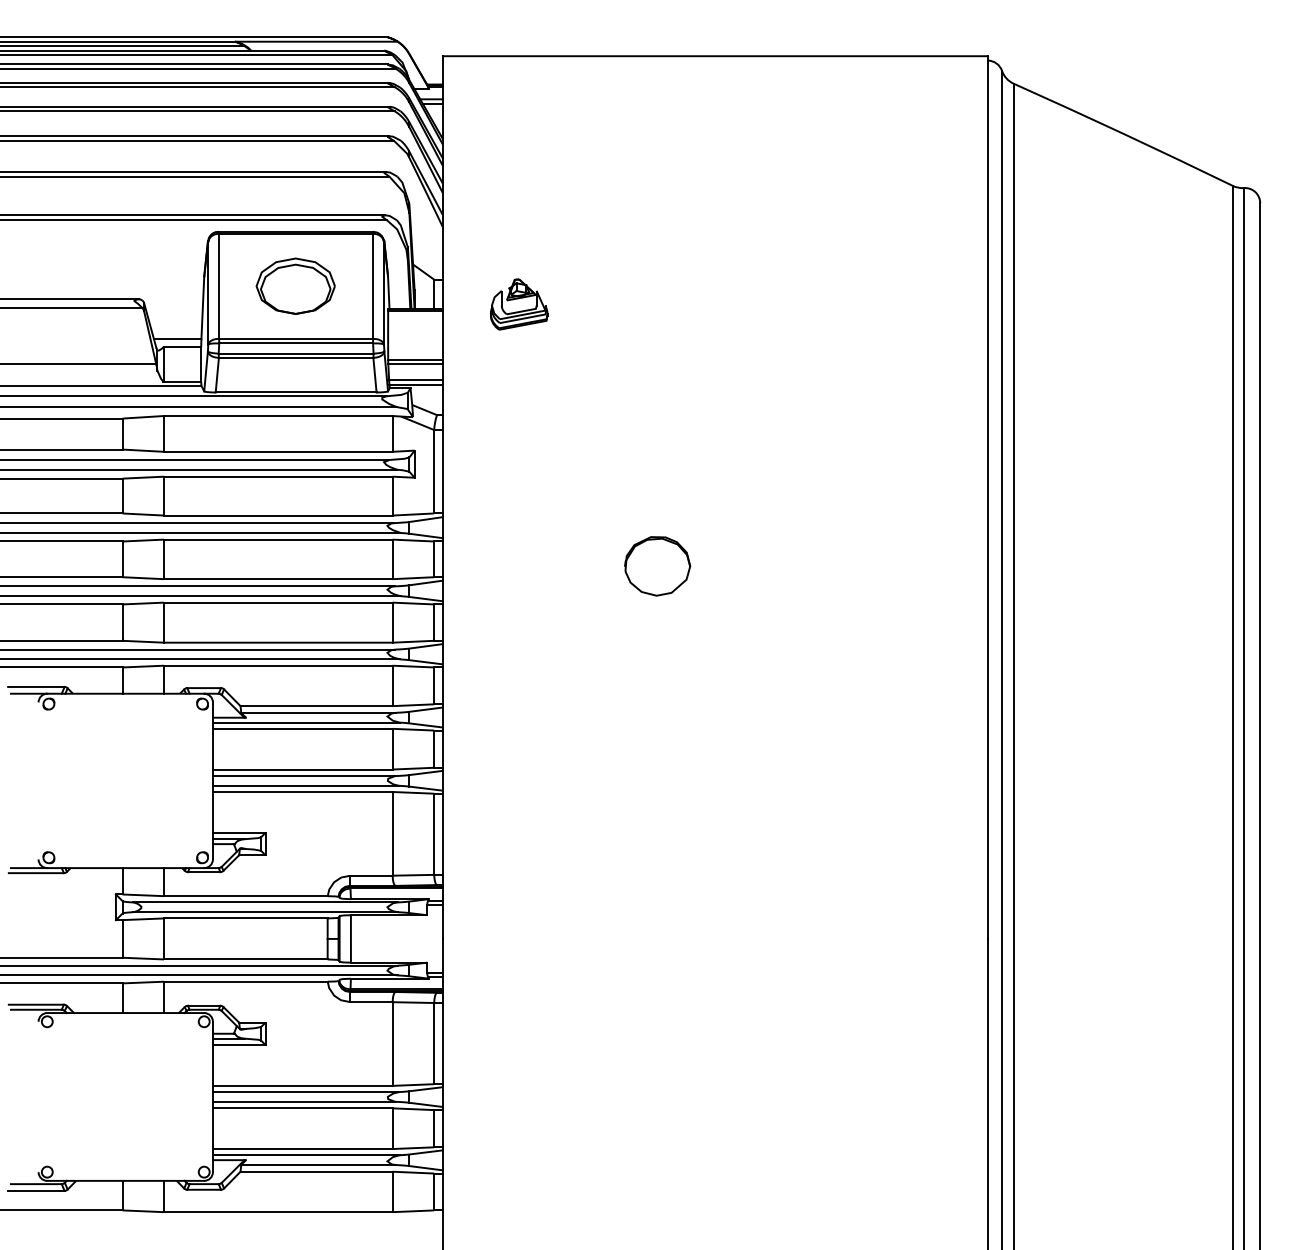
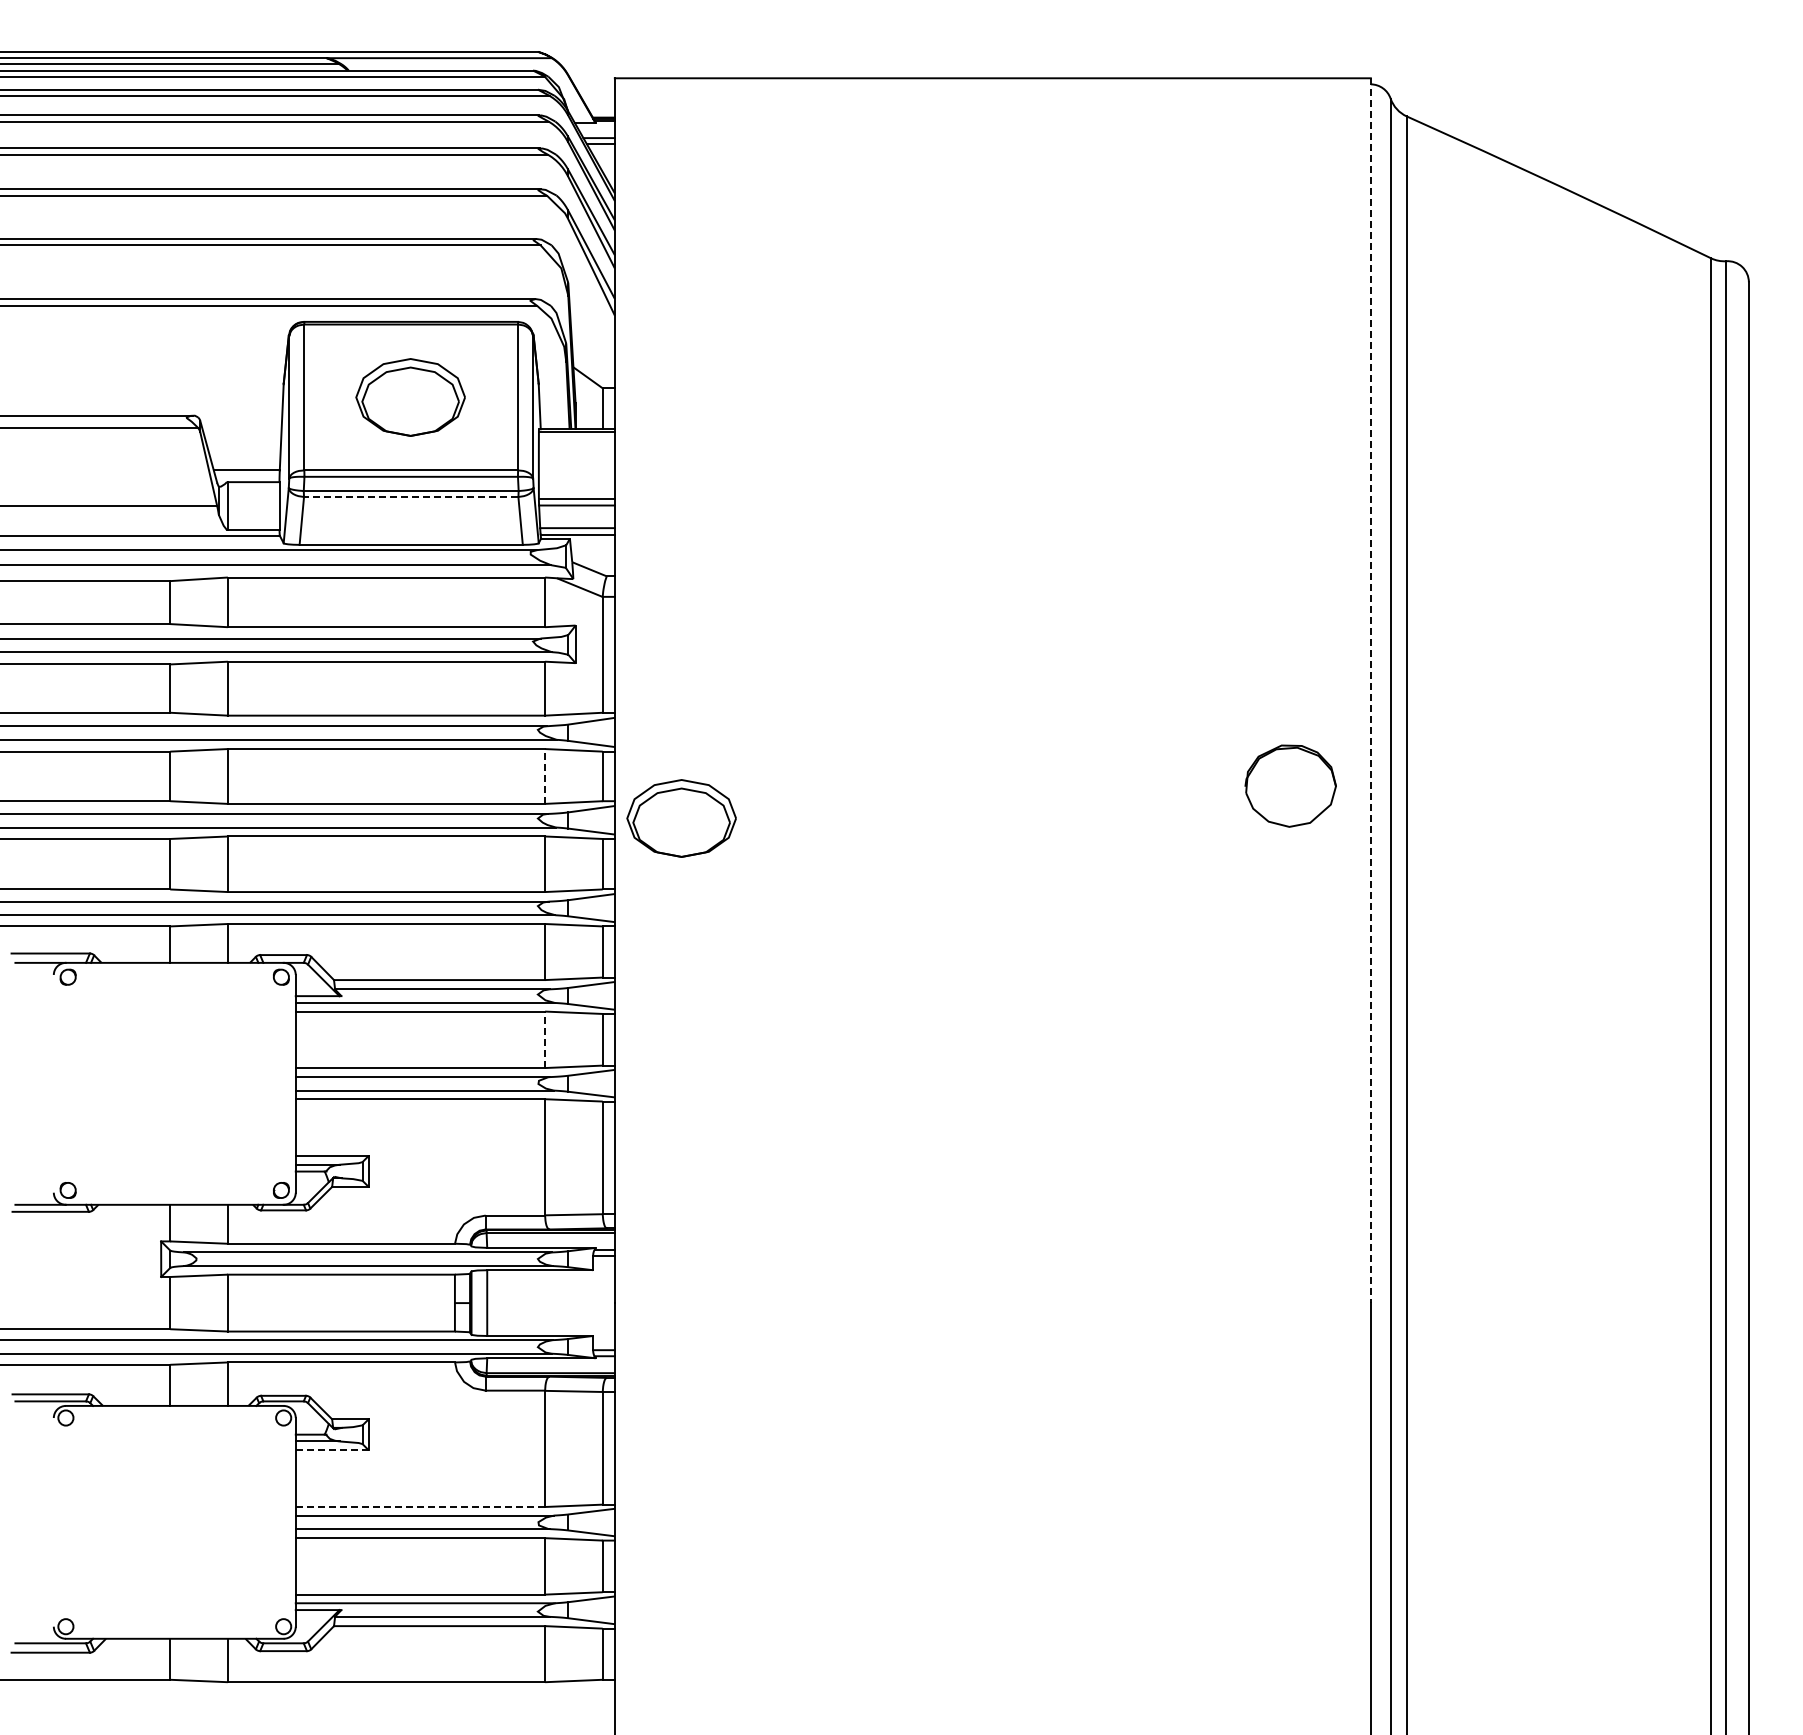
part: (518, 299) -> (719, 415), removed
line: (295, 358) -> (410, 497), solid -> dashed
line: (987, 498) -> (1370, 691), solid -> dashed
line: (392, 558) -> (545, 775), solid -> dashed
part: (657, 565) -> (1290, 785), moved
part: (490, 589) -> (681, 818), added
line: (392, 748) -> (545, 1039), solid -> dashed
line: (238, 1045) -> (331, 1450), solid -> dashed
line: (302, 1085) -> (420, 1506), solid -> dashed

